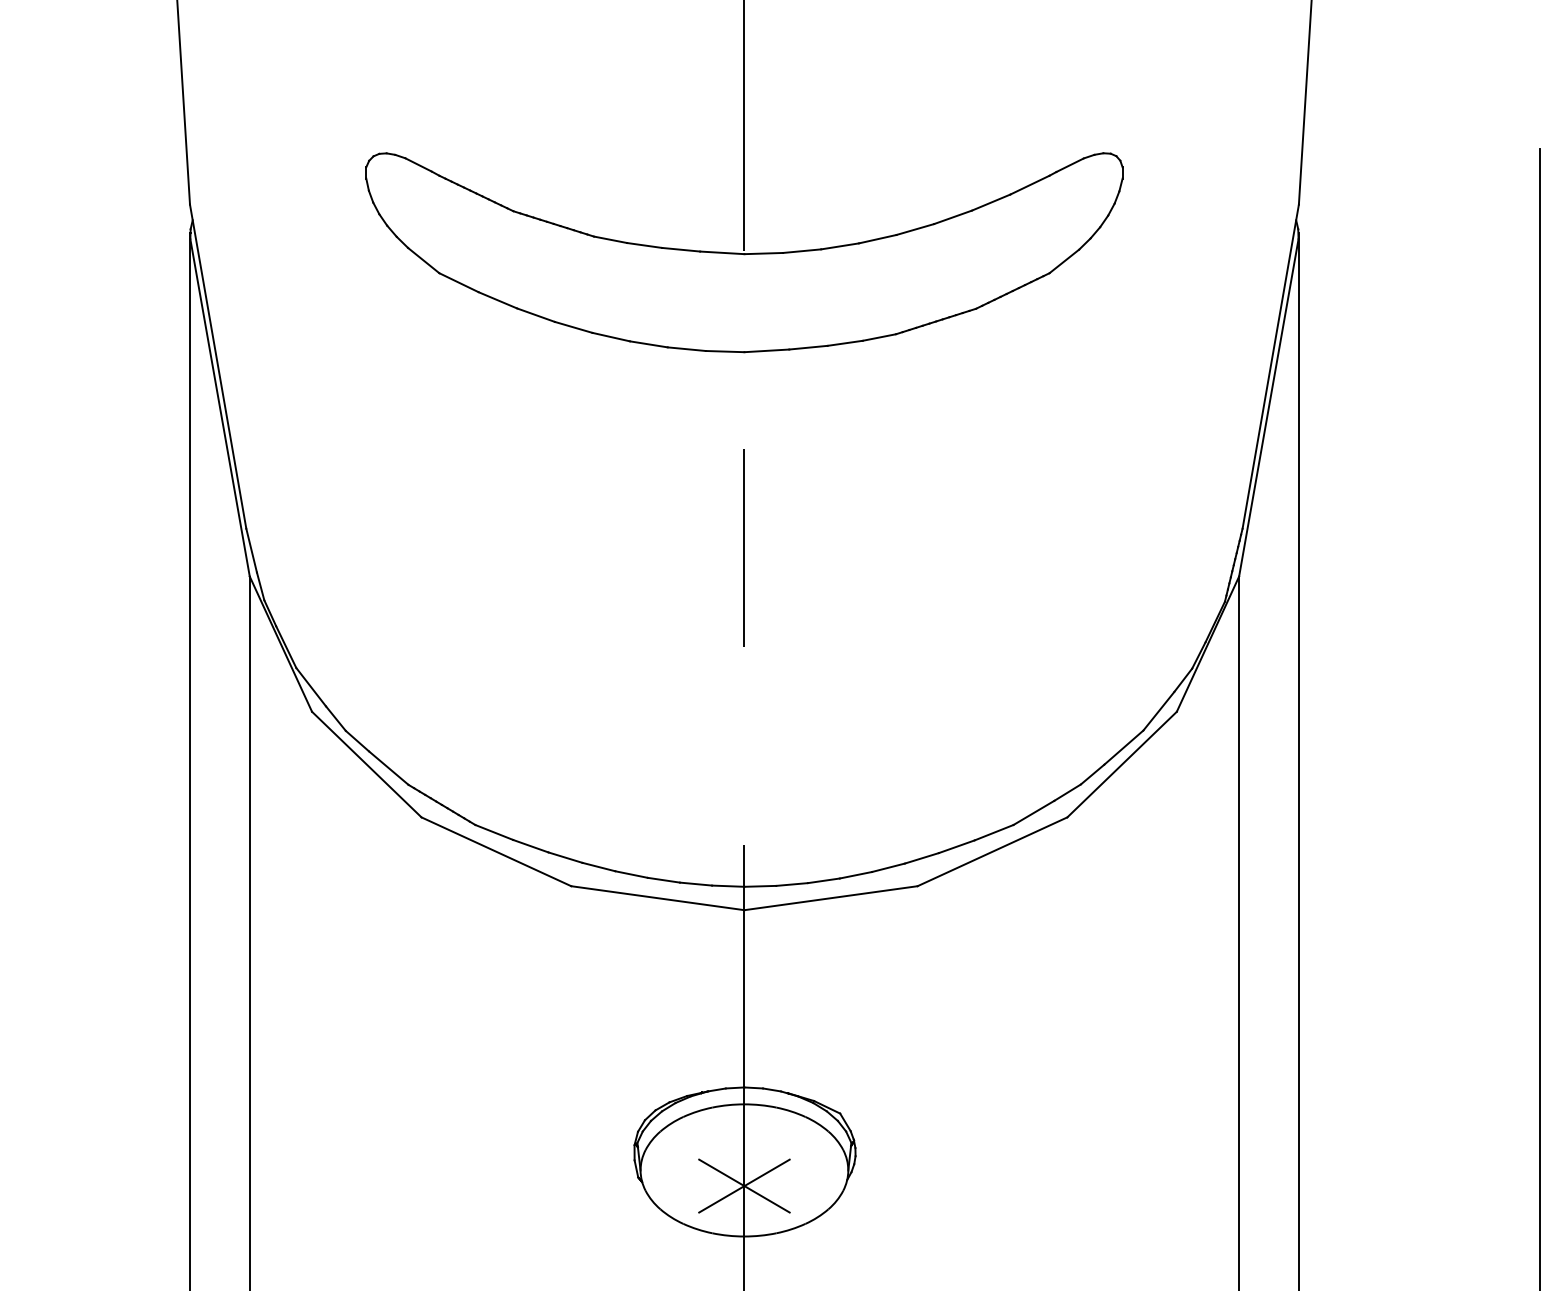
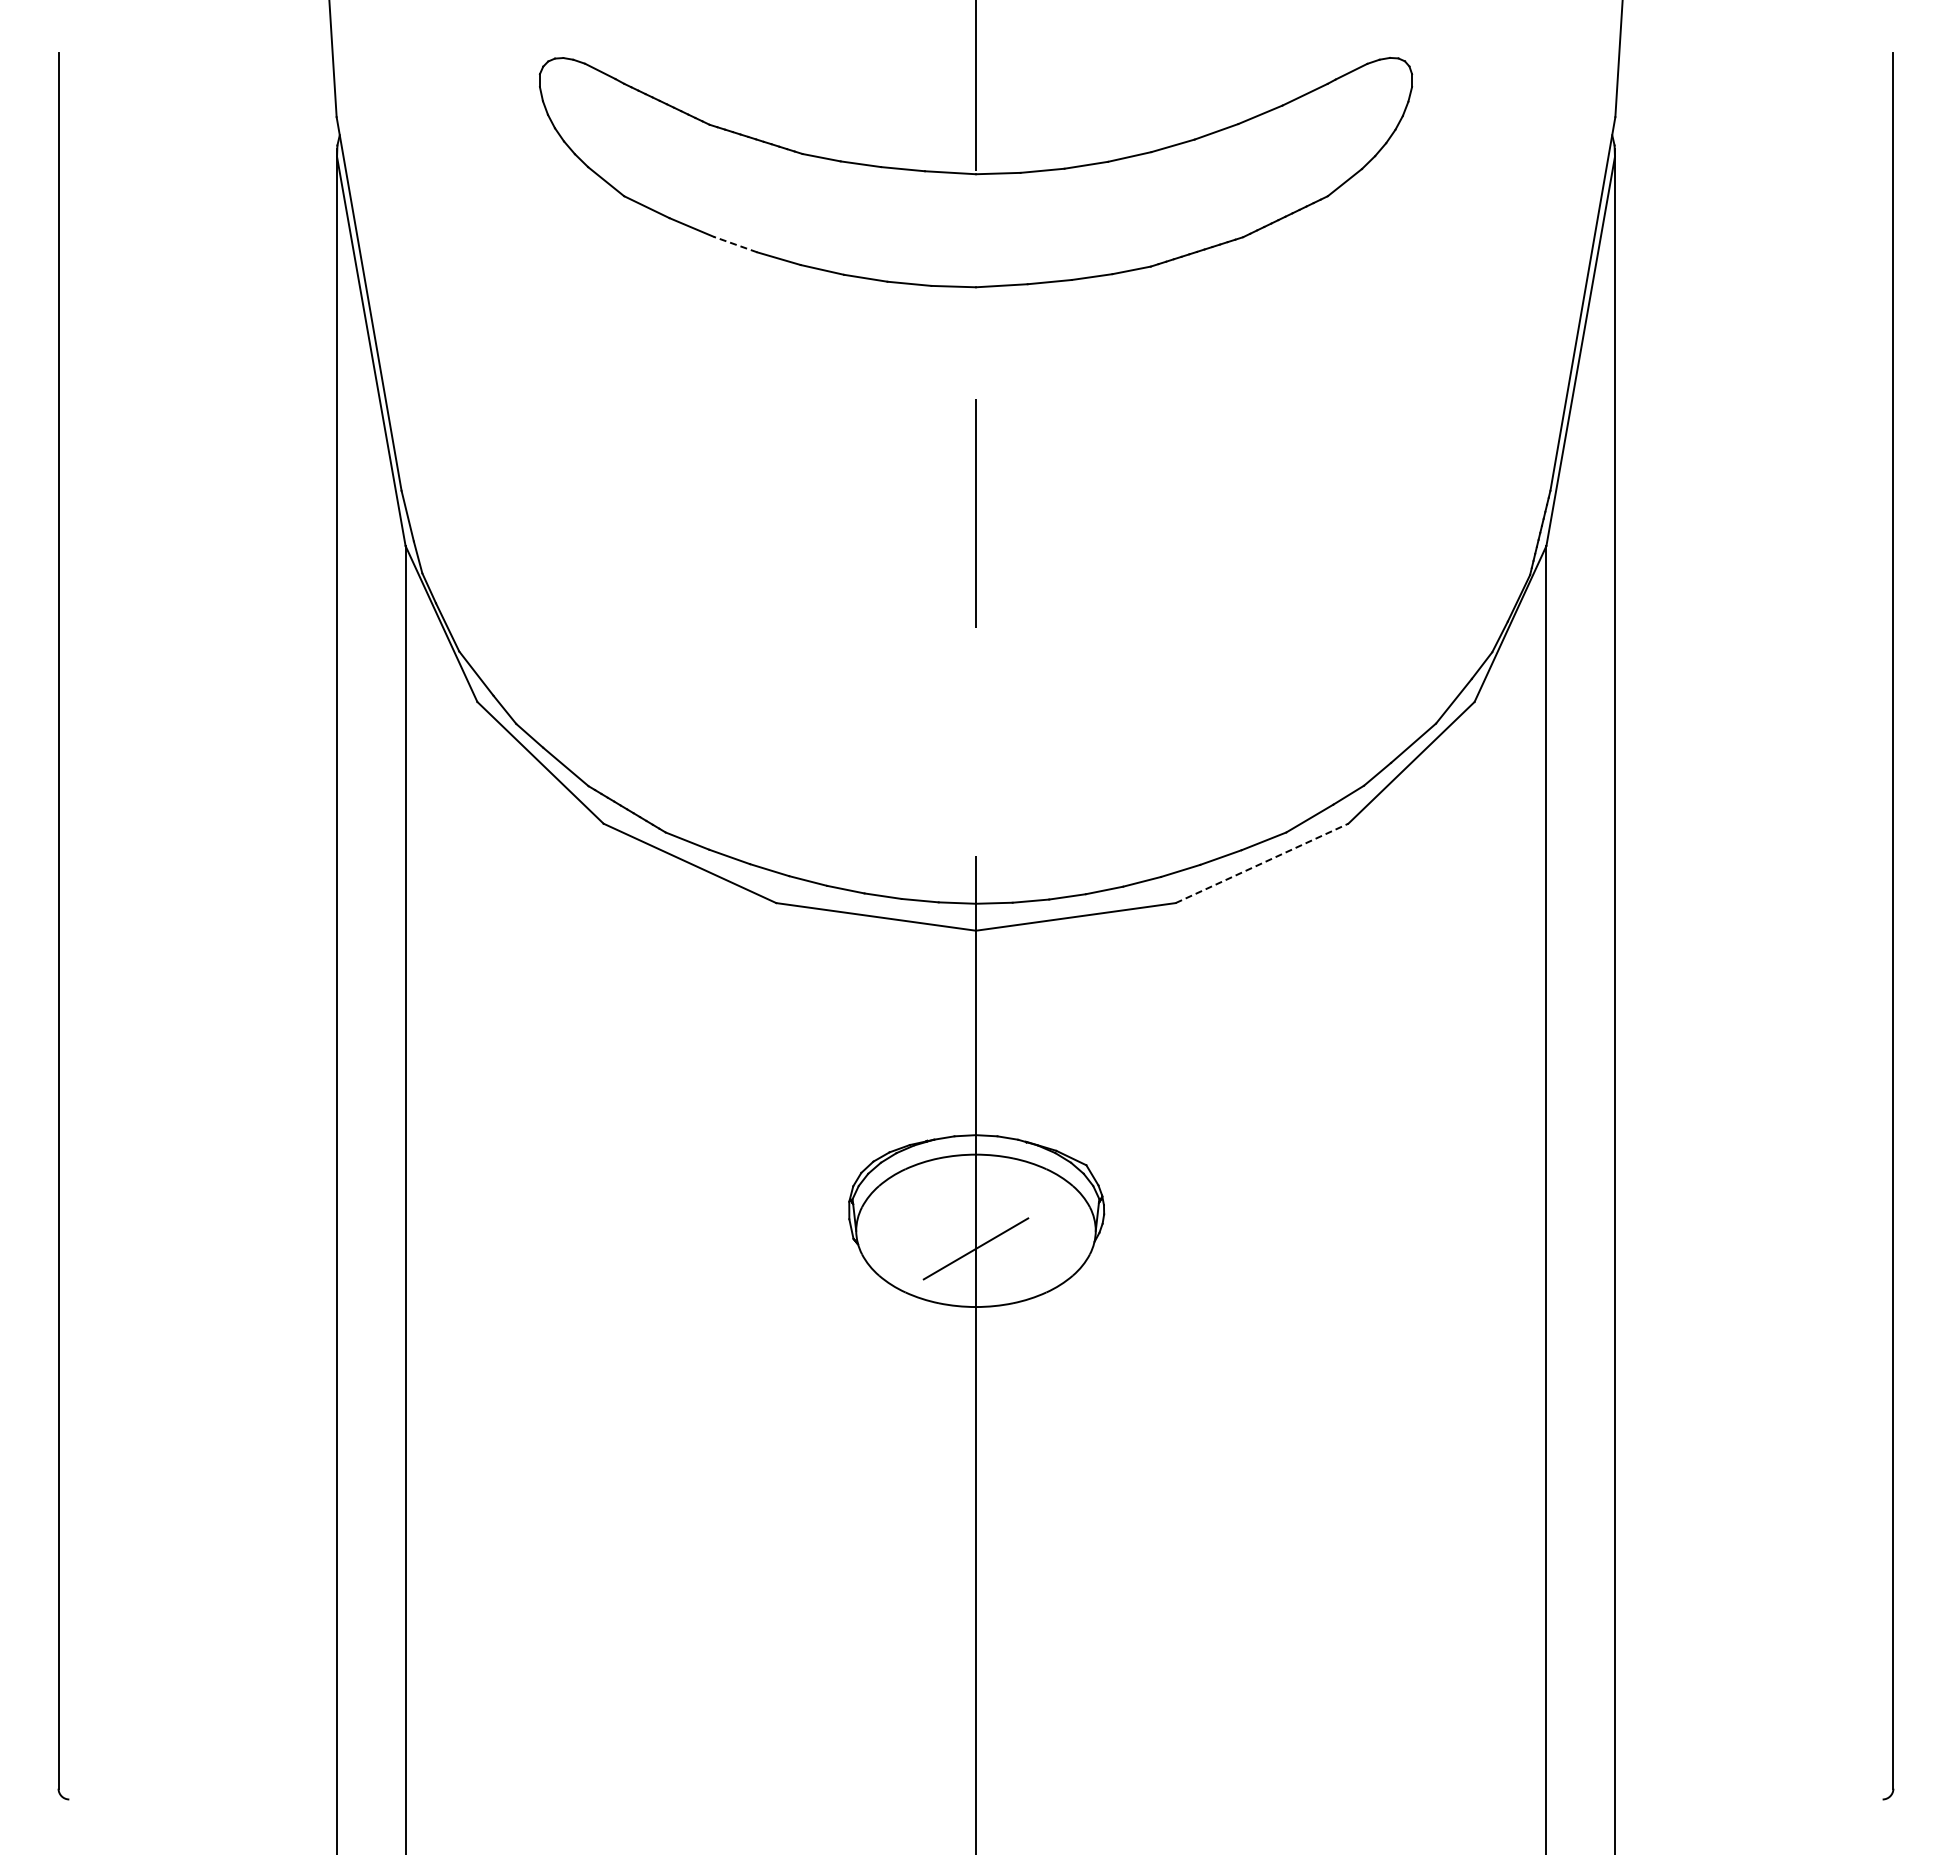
line: (535, 315) -> (735, 244), solid -> dashed
line: (992, 851) -> (1262, 863), solid -> dashed
line: (744, 1185) -> (975, 1248), removed

